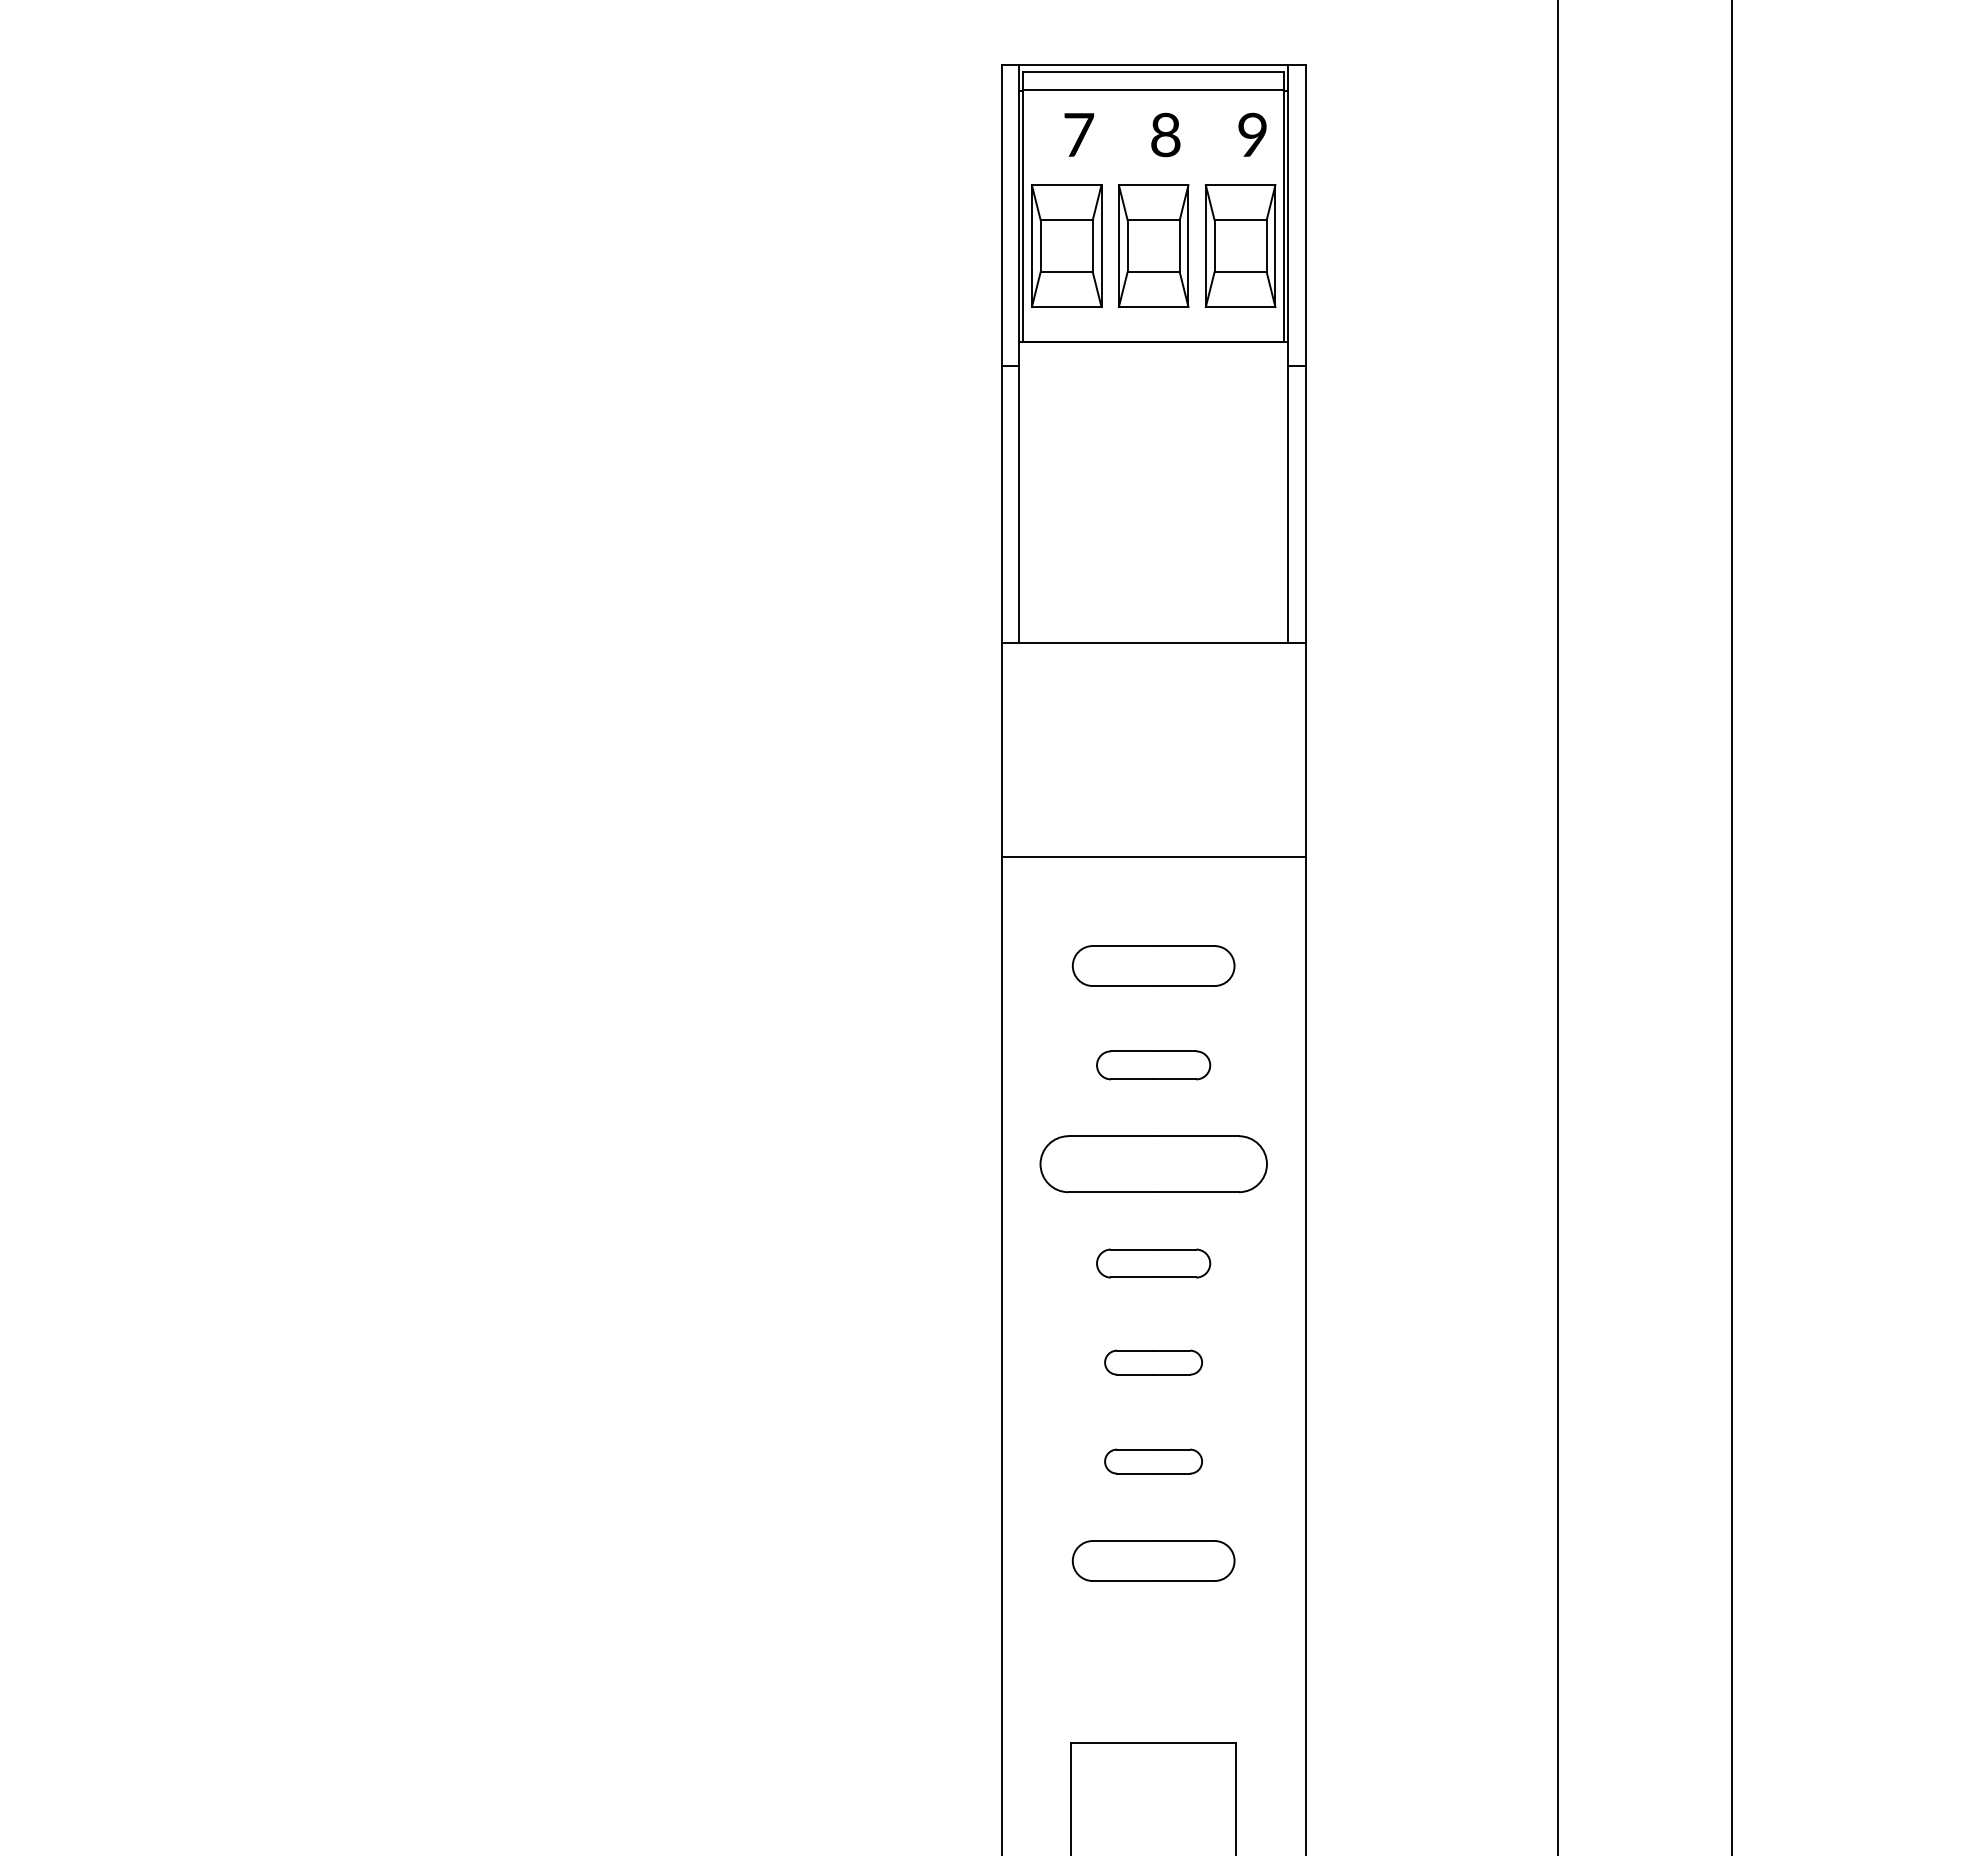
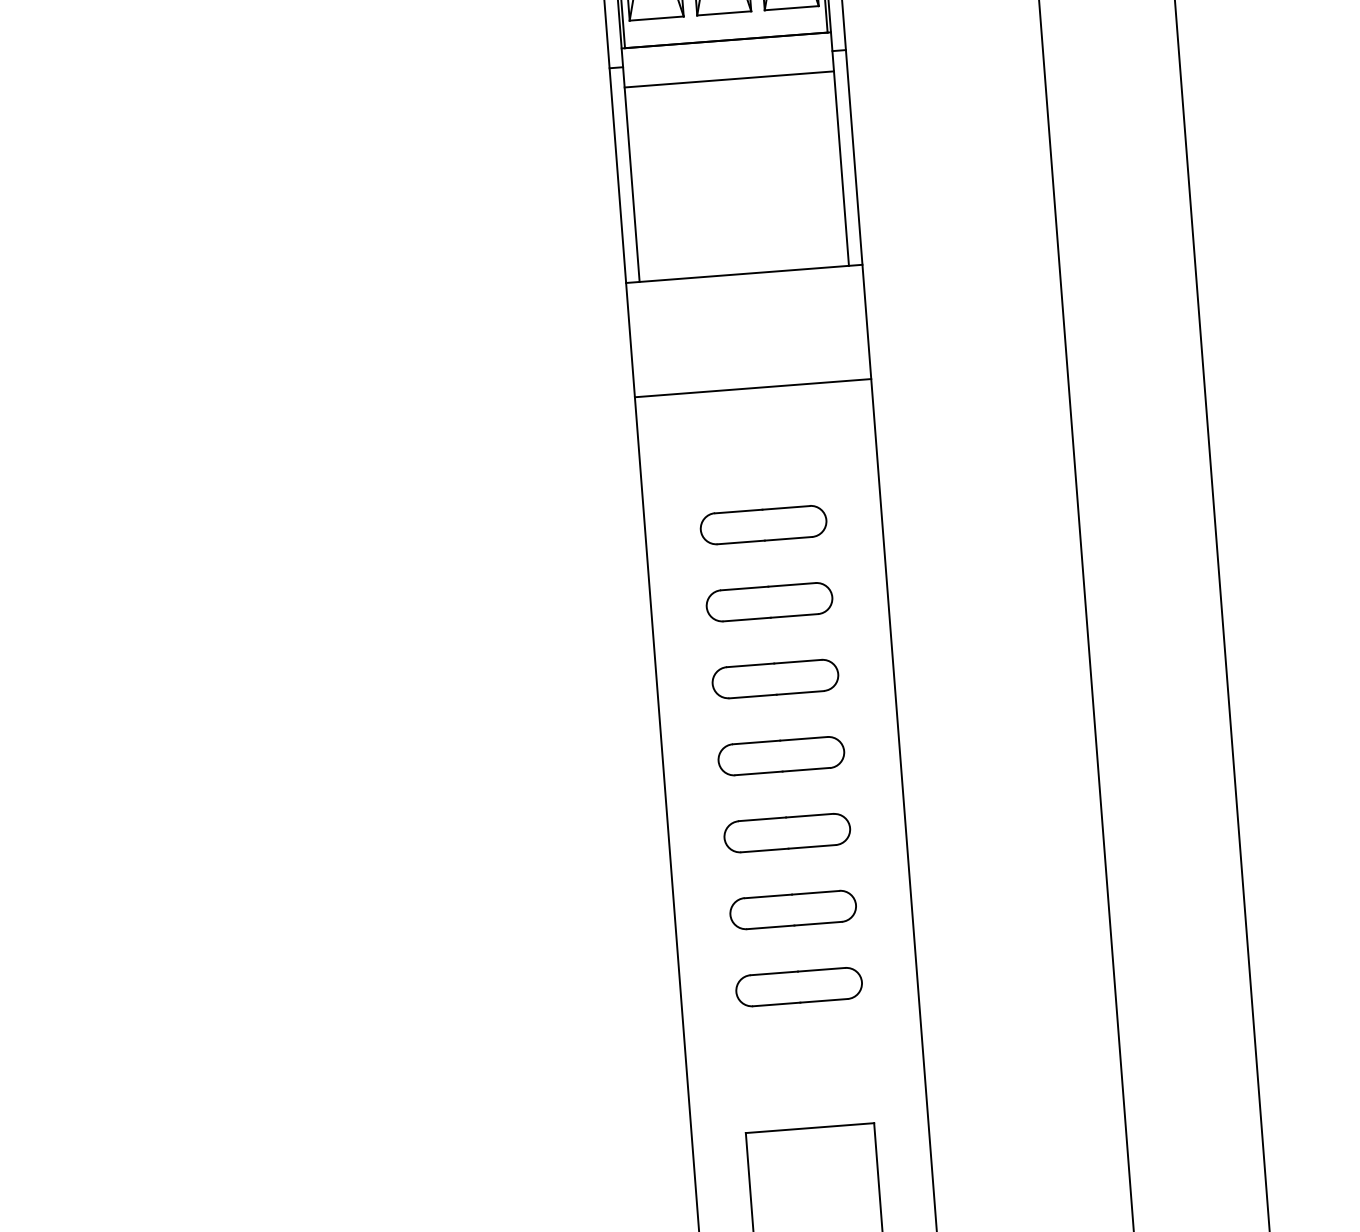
line: (1153, 392) -> (729, 79), added
line: (1153, 856) -> (752, 388), moved
part: (1153, 1065) -> (769, 602), size x1.43
part: (1153, 1164) -> (775, 679), size x0.71
part: (1153, 1263) -> (781, 756), size x1.43
part: (1153, 1362) -> (787, 832), size x1.67
part: (1153, 1461) -> (793, 909), size x1.67

